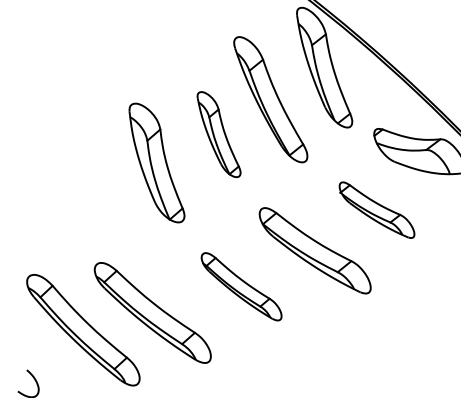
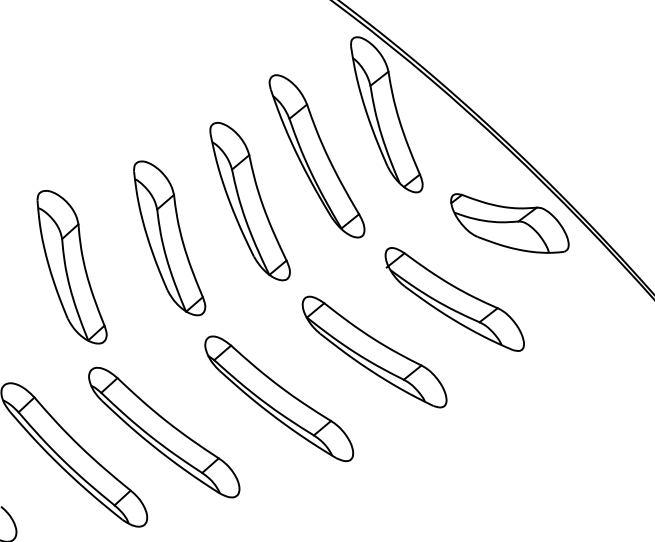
part: (218, 134) -> (249, 201), size x1.43
part: (81, 185) -> (71, 267), added
part: (376, 210) -> (454, 299), size x1.43
part: (241, 286) -> (279, 398), size x1.43

